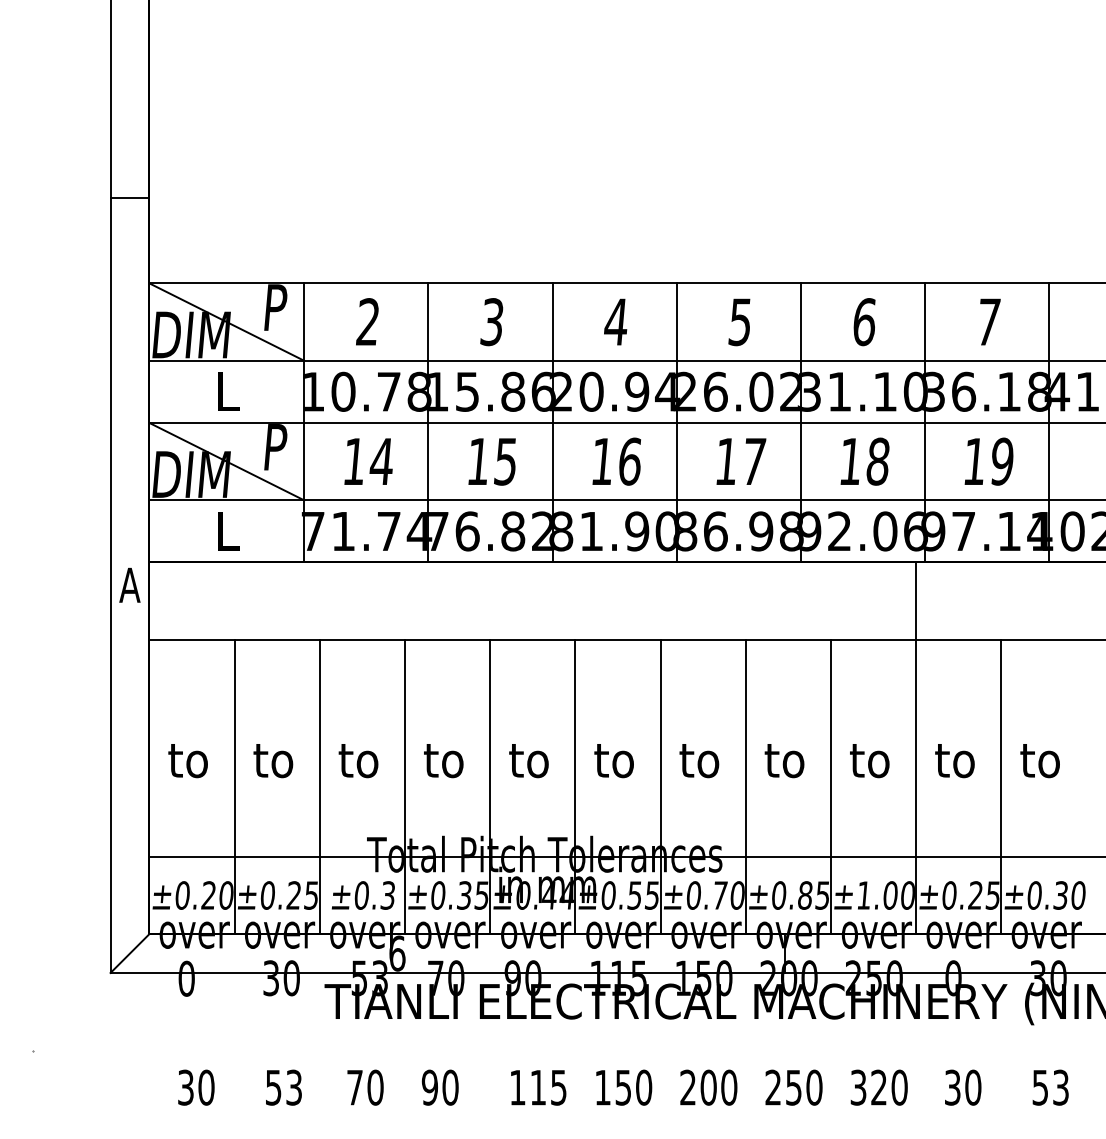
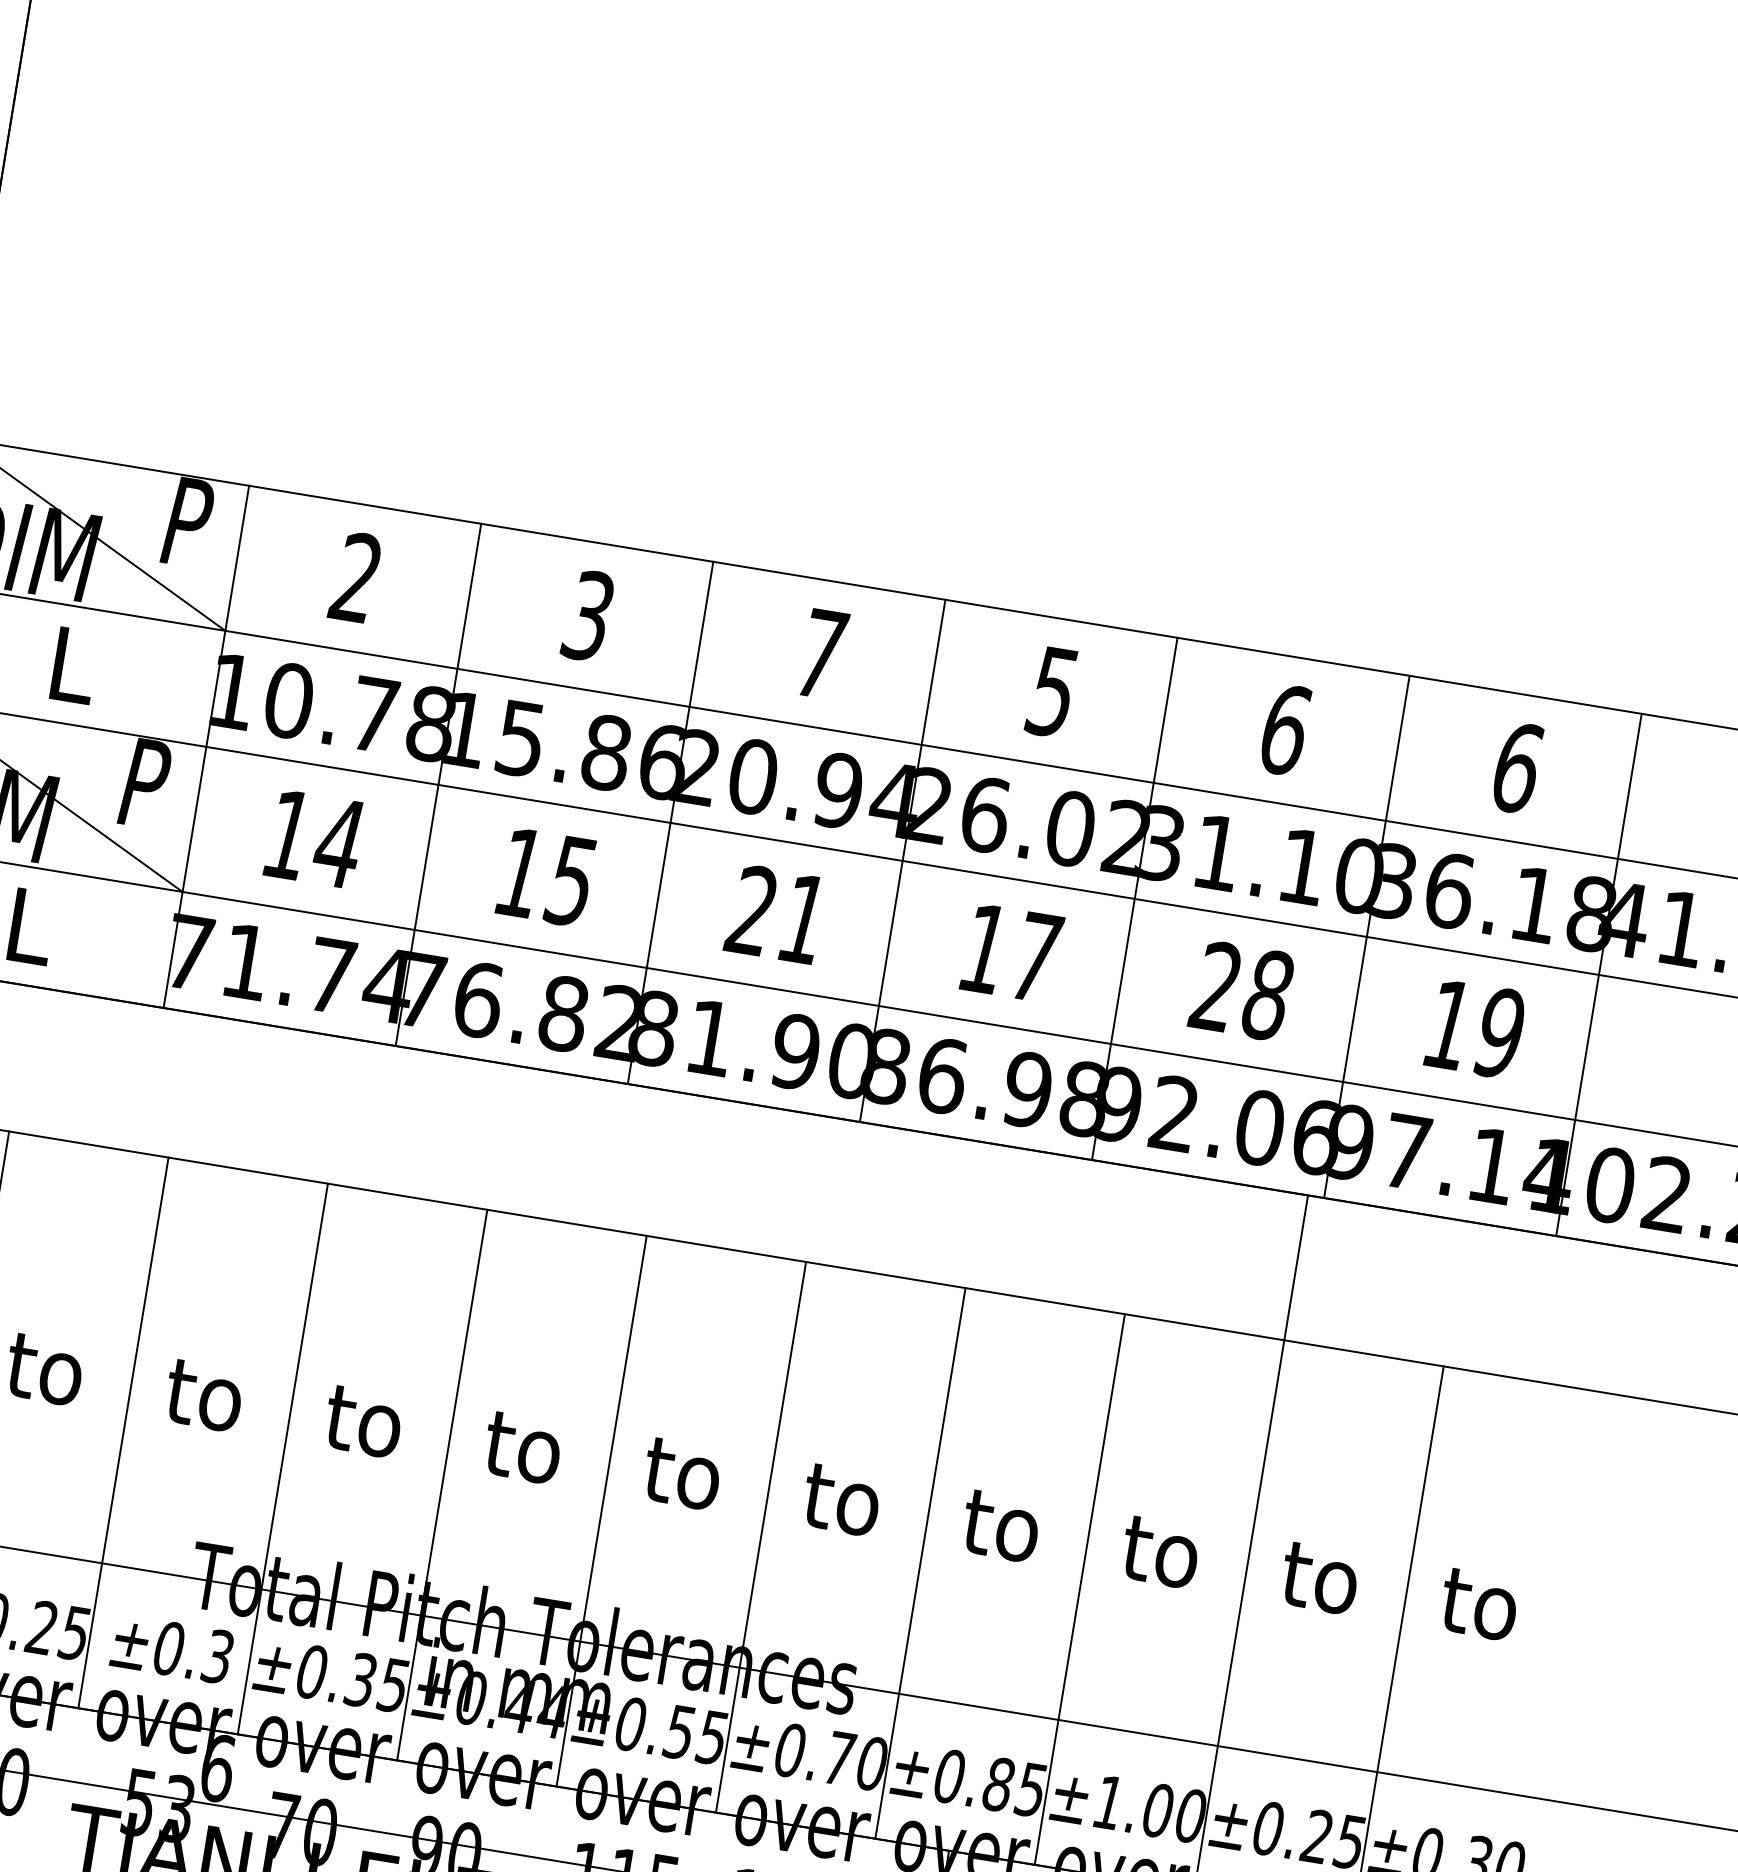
text: (616, 321) -> (821, 652), 4 -> 7
text: (988, 322) -> (1516, 768), 7 -> 6
text: (849, 460) -> (1214, 984), 18 -> 28
text: (615, 461) -> (776, 914), 16 -> 21

